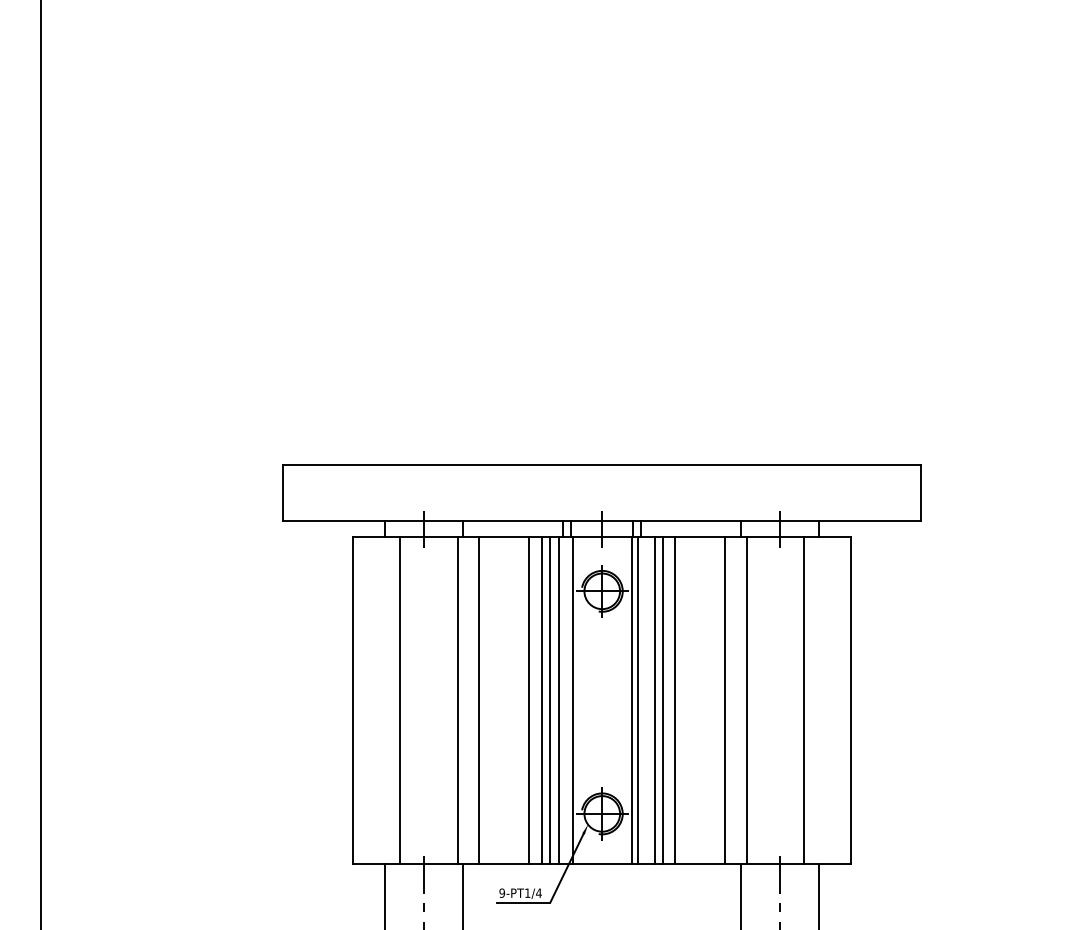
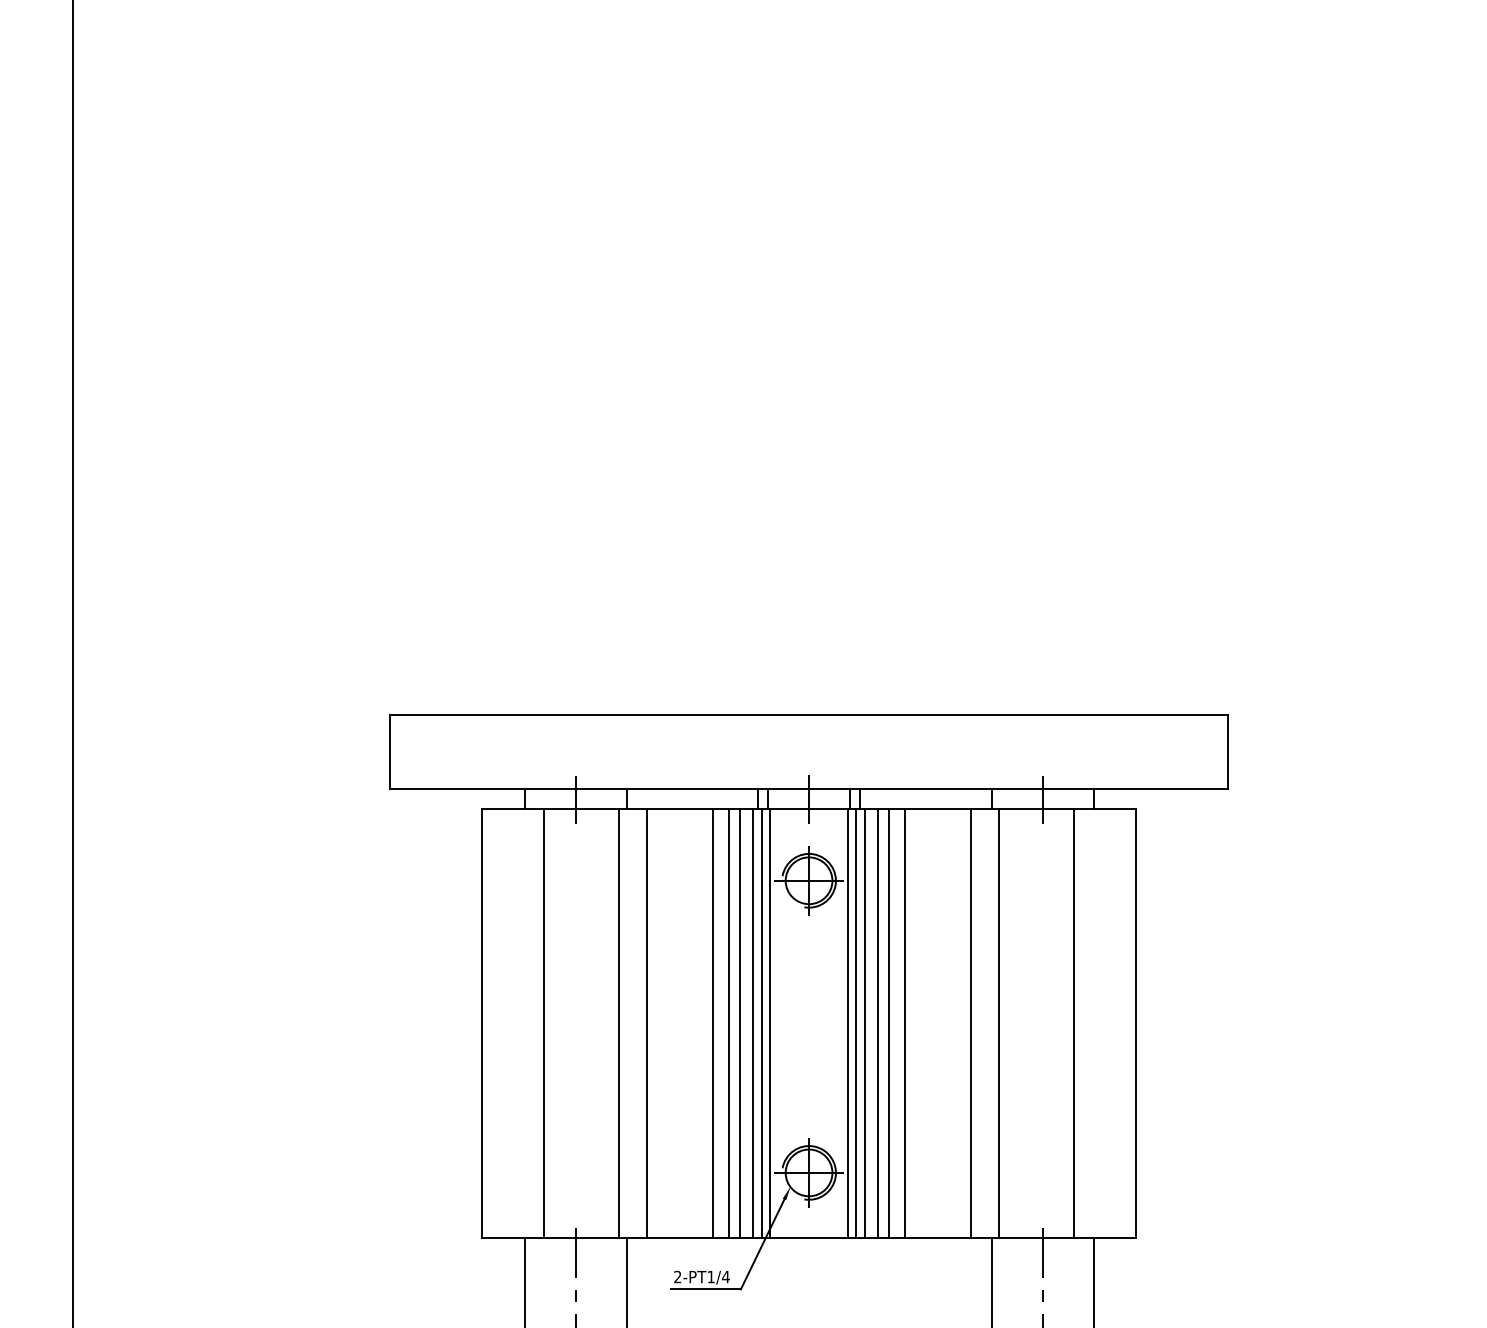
line: (566, 700) -> (762, 1023), added
line: (645, 700) -> (865, 1023), added
text: (502, 892) -> (677, 1276), 9-PT1/4 -> 2-PT1/4

